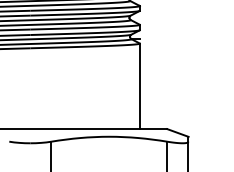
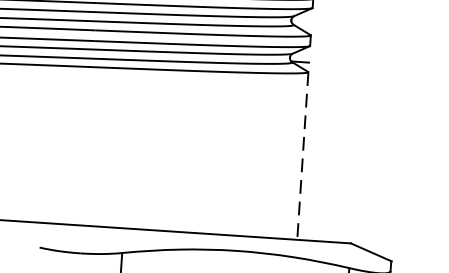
line: (139, 86) -> (302, 156), solid -> dashed

